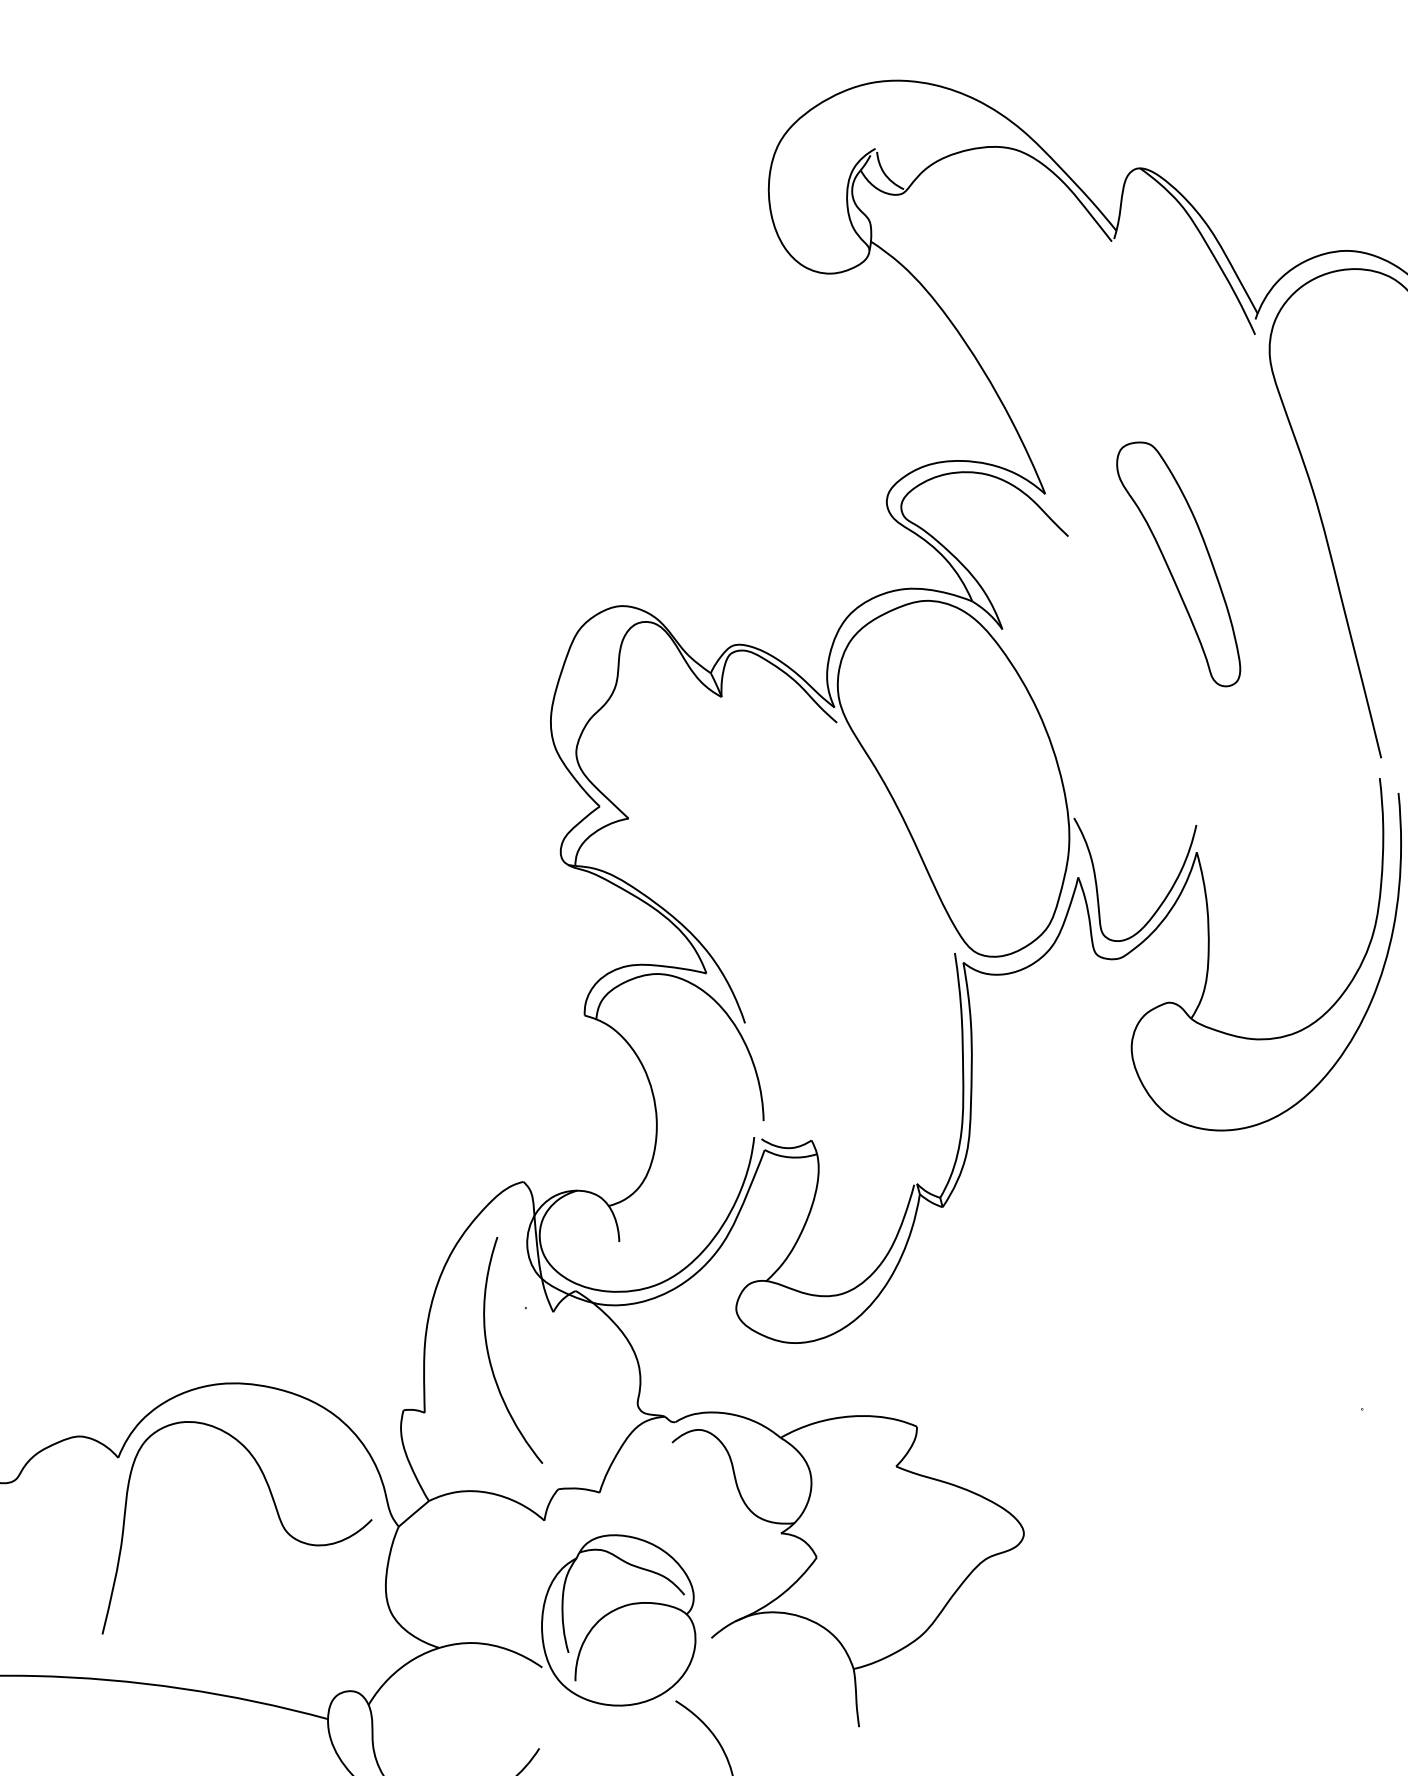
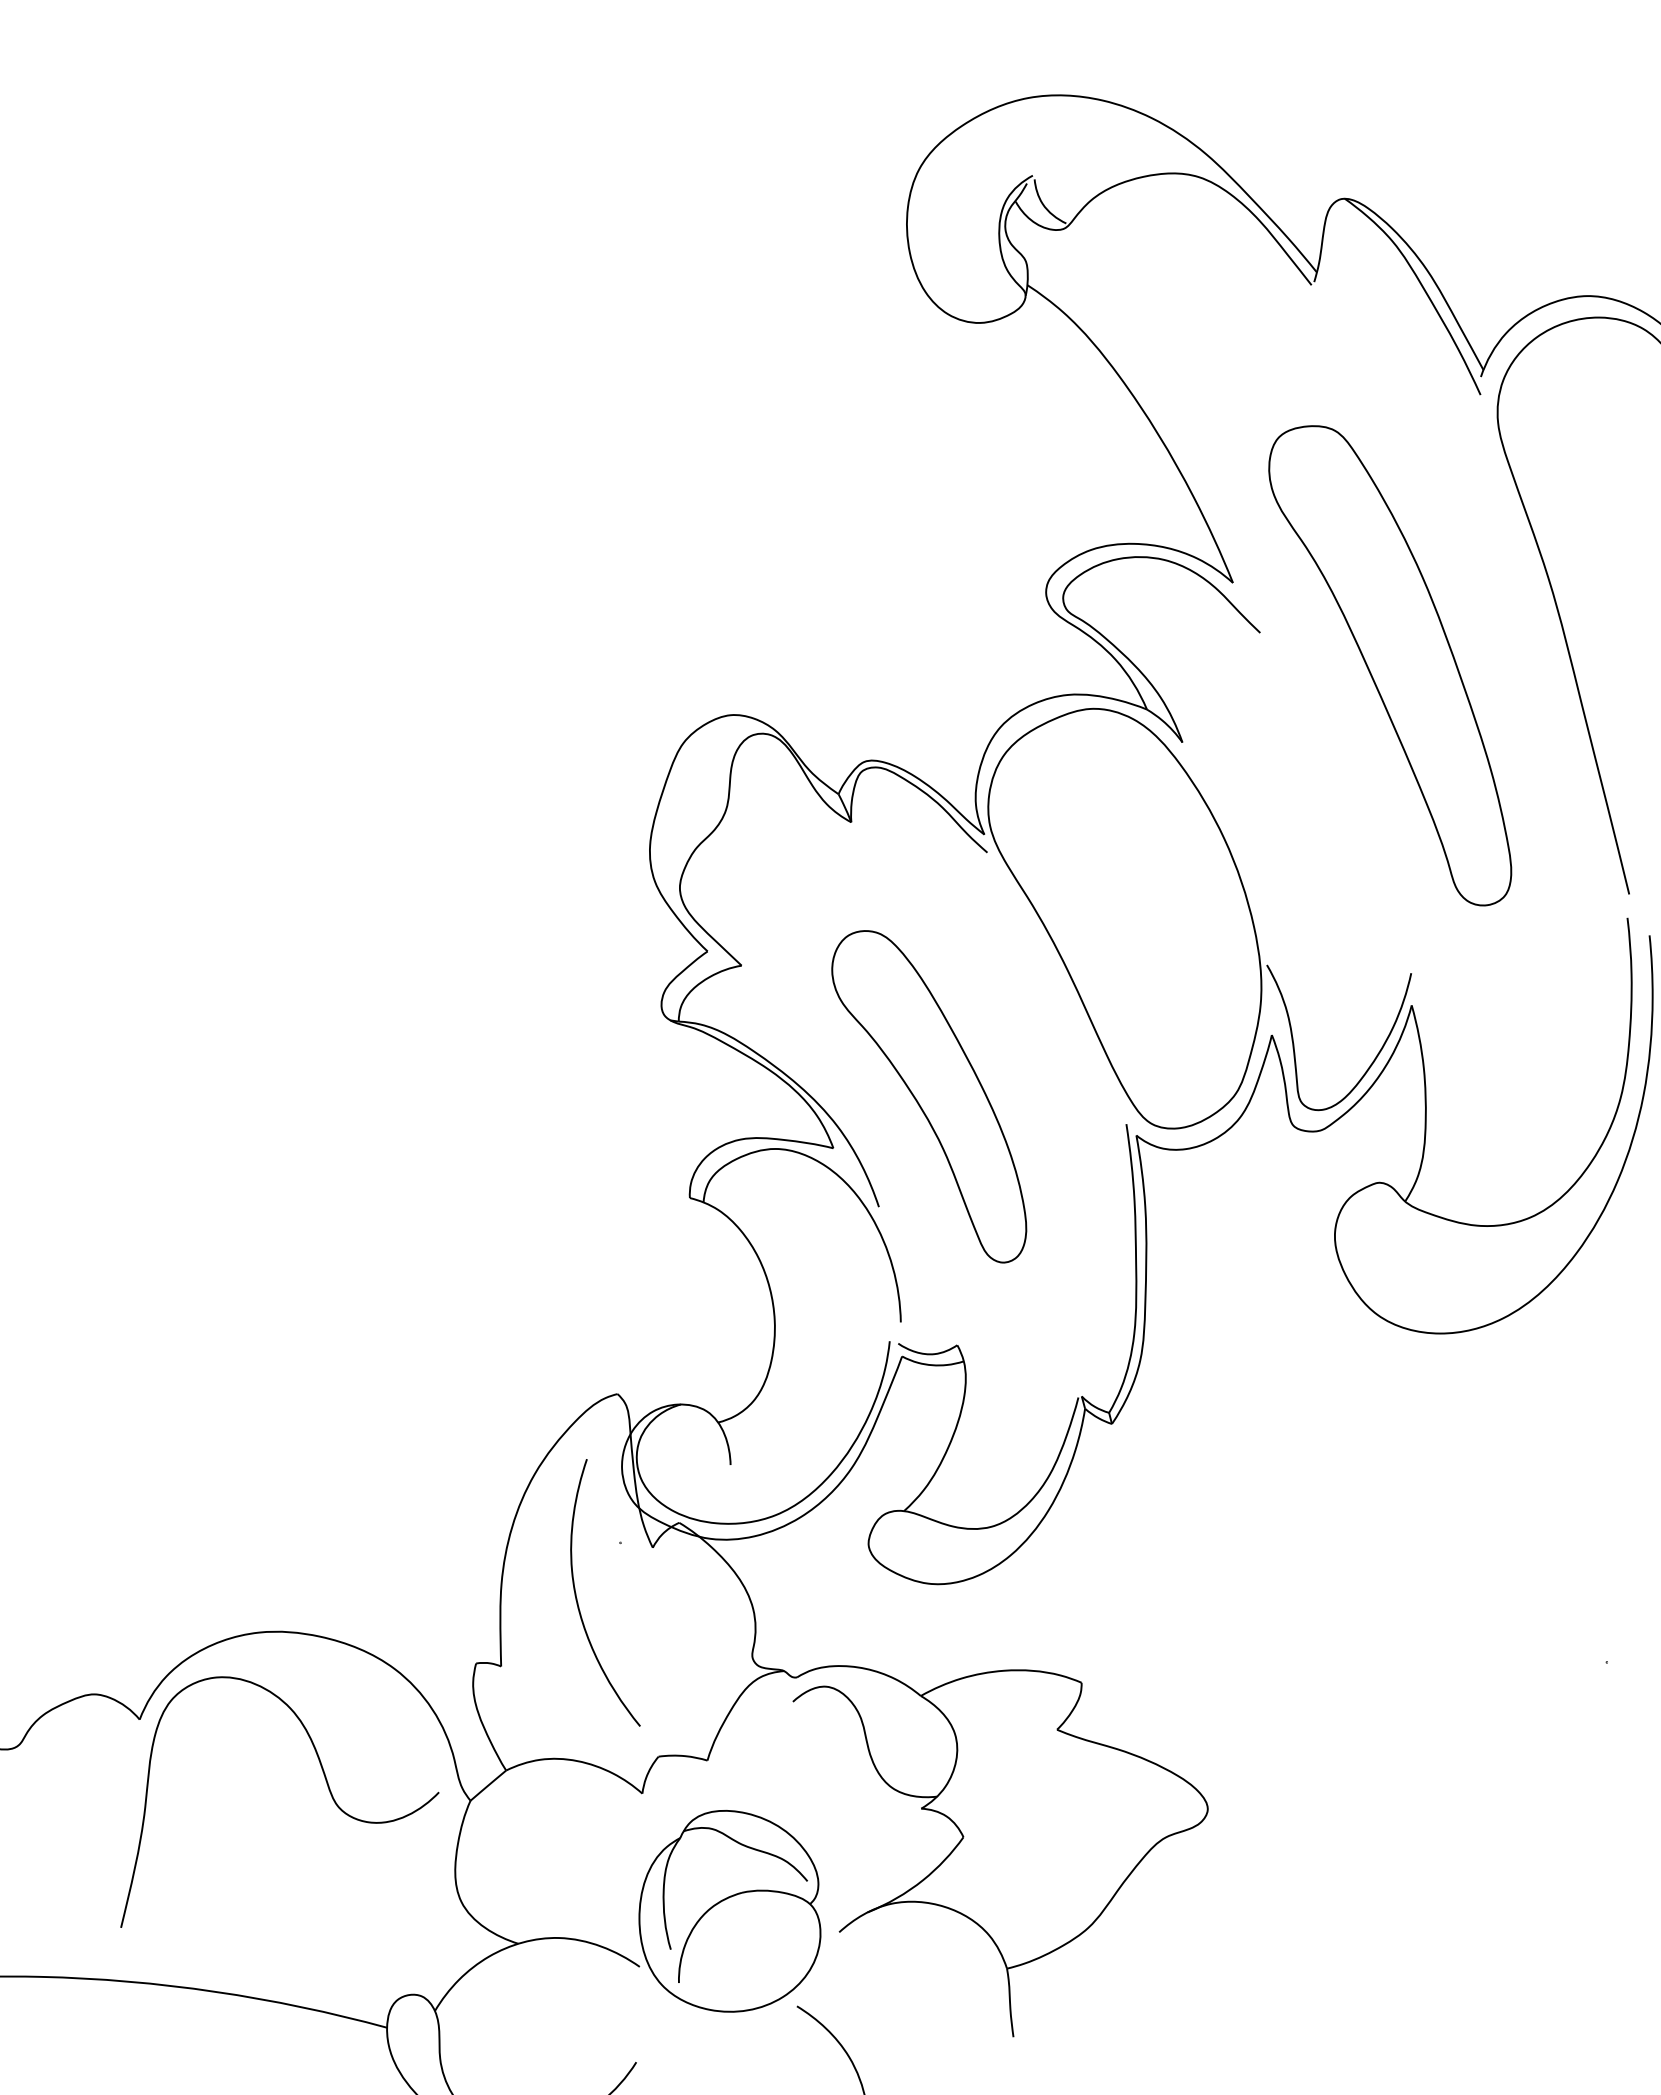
part: (1178, 564) -> (1390, 665), size x1.67
part: (787, 929) -> (929, 1096), added

